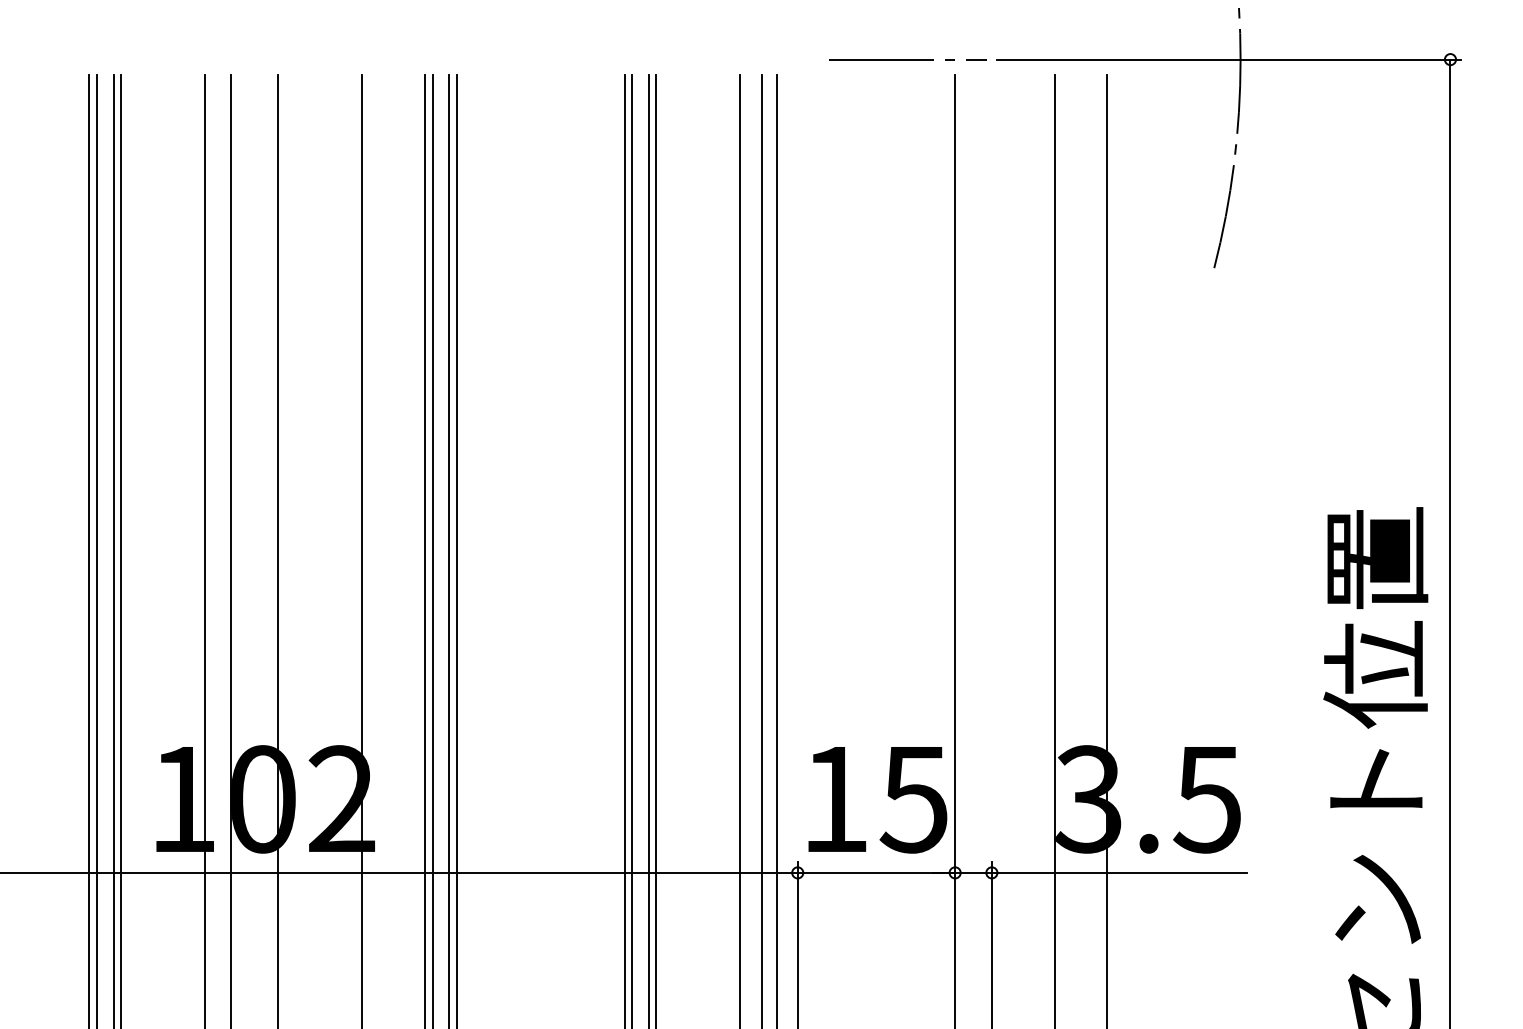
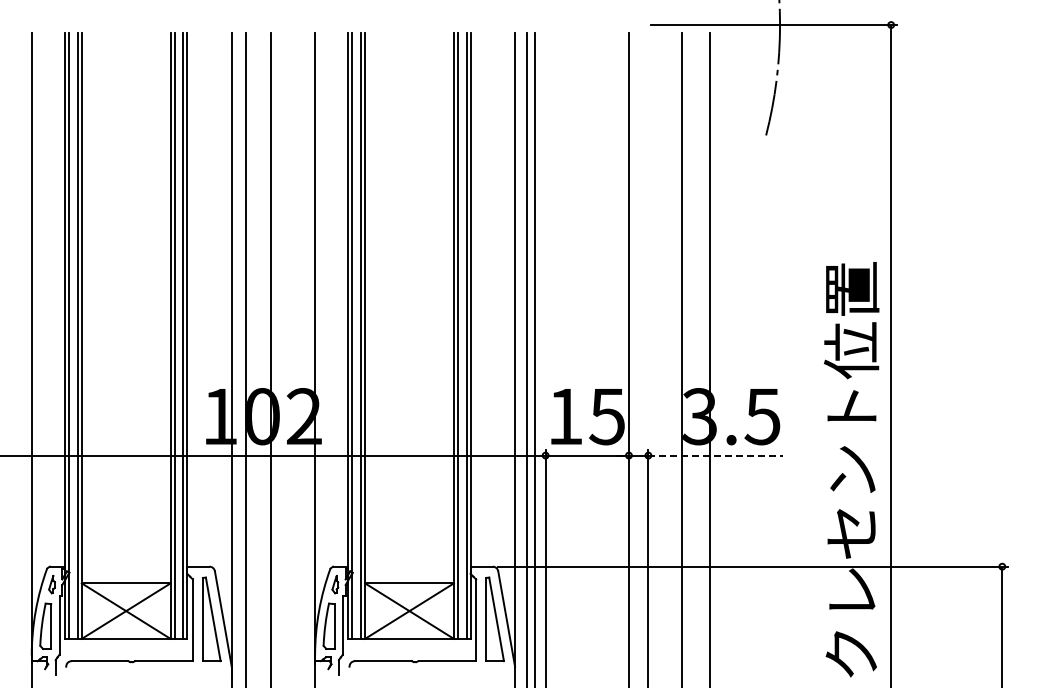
line: (907, 60) -> (603, 25), removed
line: (1120, 872) -> (716, 455), solid -> dashed

